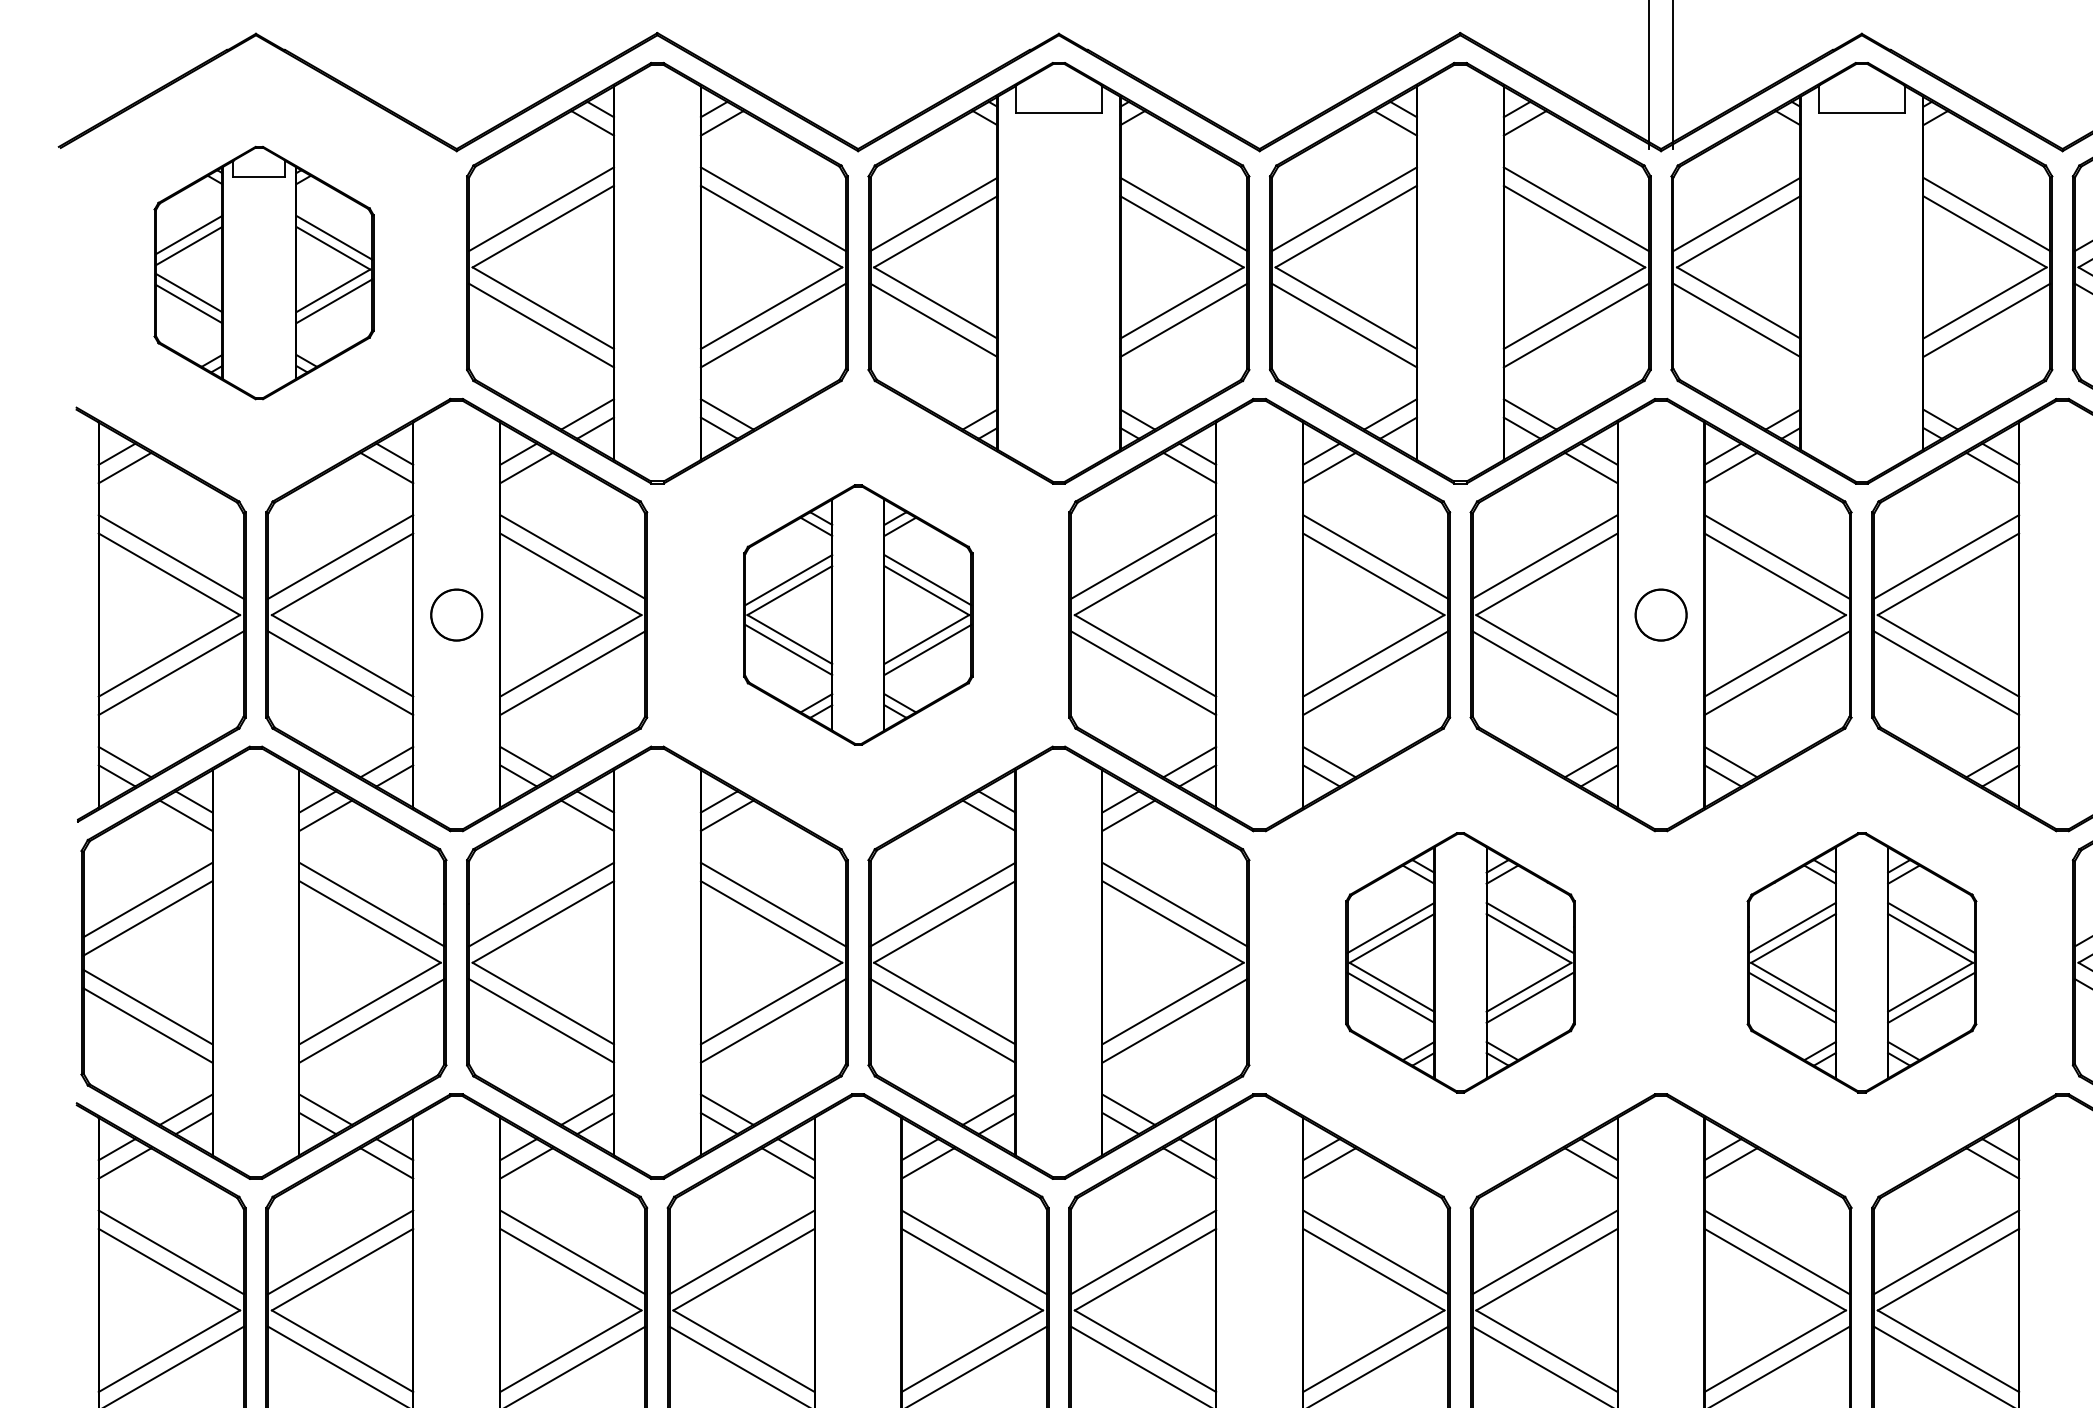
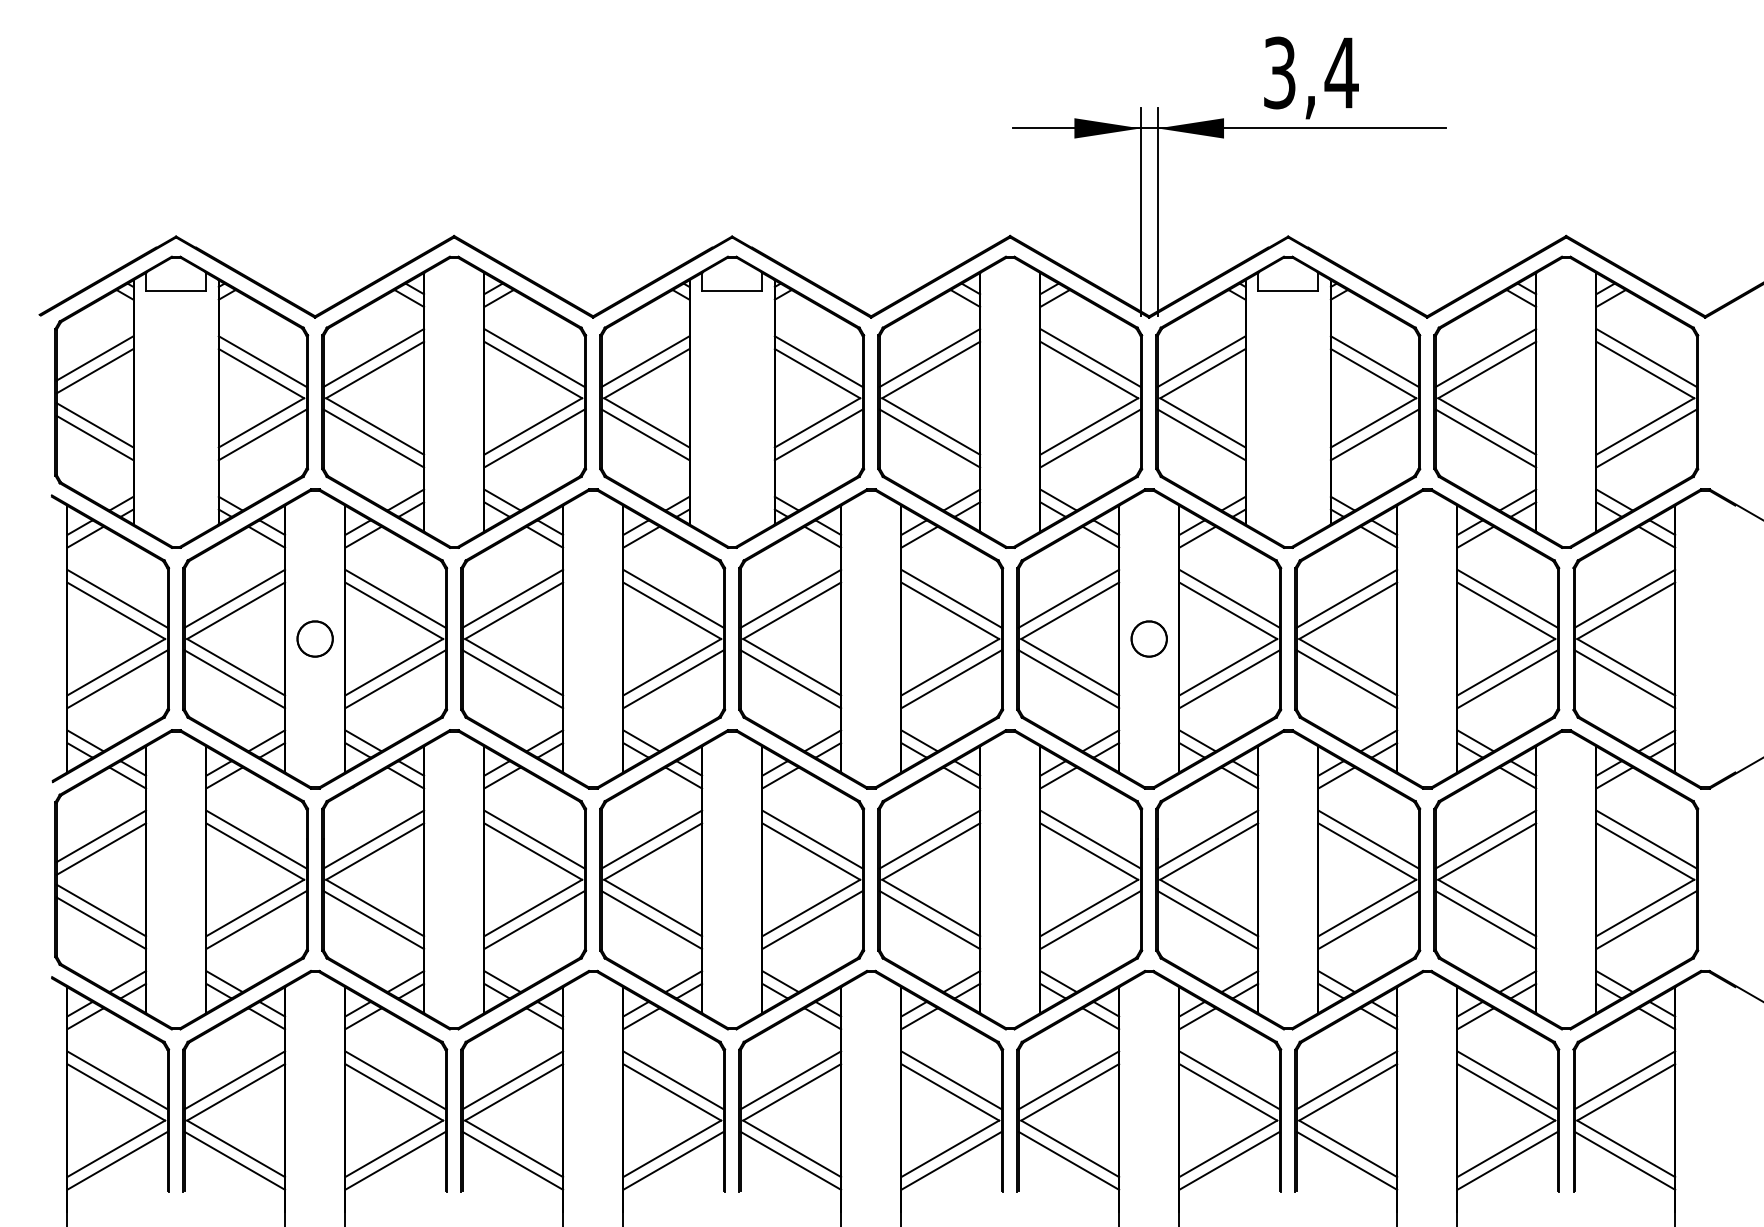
part: (263, 272) -> (181, 401), size x1.67
part: (858, 614) -> (593, 638), size x1.67
part: (1460, 962) -> (1010, 879), size x1.67
part: (1862, 962) -> (1288, 879), size x1.67

